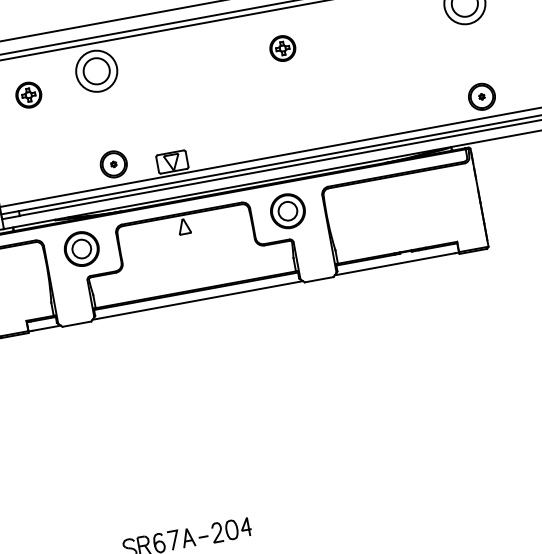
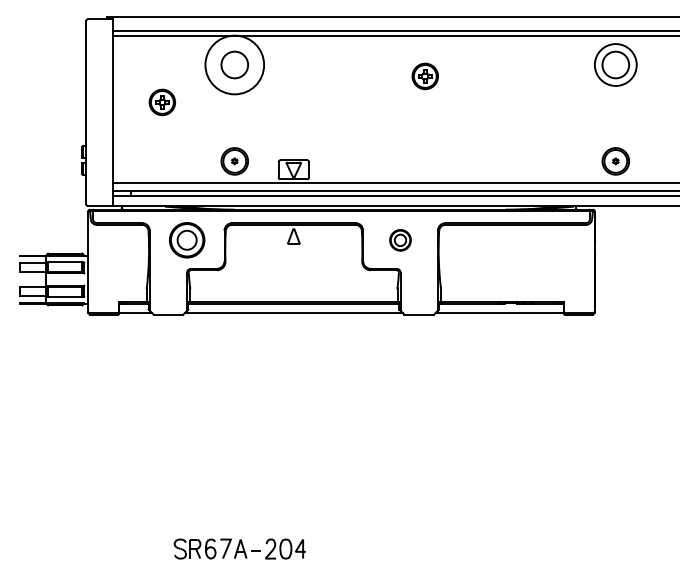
circle: (96, 70) -> (234, 64), size x1.4
part: (27, 95) -> (161, 102), moved
part: (287, 211) -> (400, 240), size x0.6

